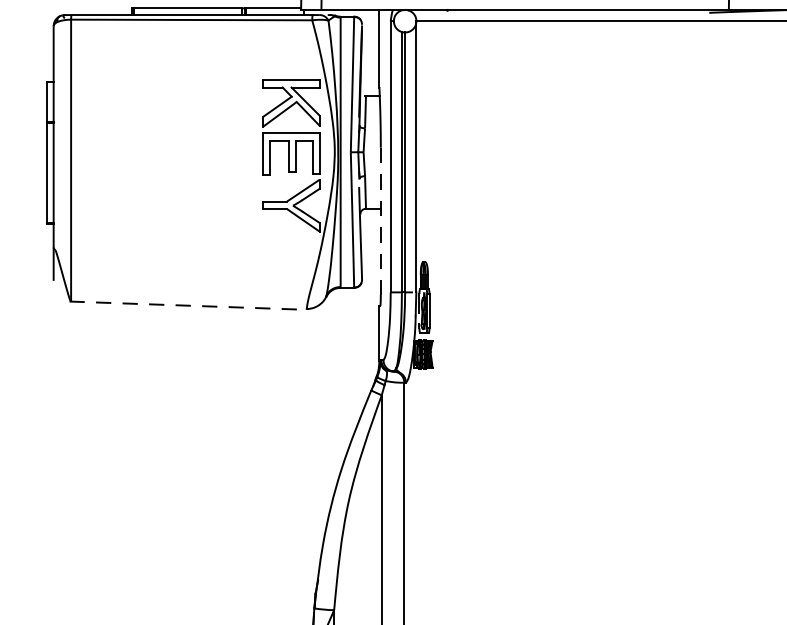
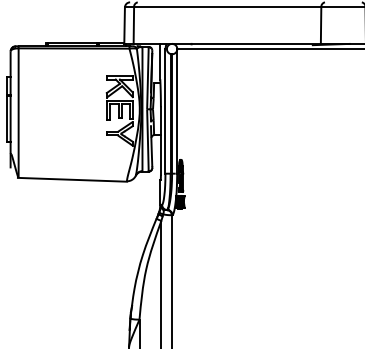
line: (379, 220) -> (160, 140), dashed -> solid
line: (188, 305) -> (72, 179), dashed -> solid

